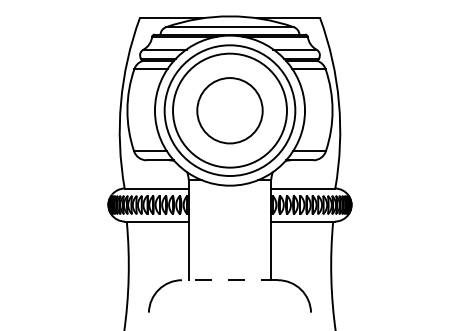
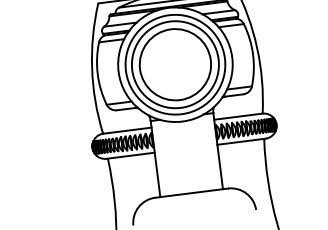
circle: (229, 110) -> (175, 64), size x1.43
line: (229, 280) -> (191, 193), dashed -> solid

